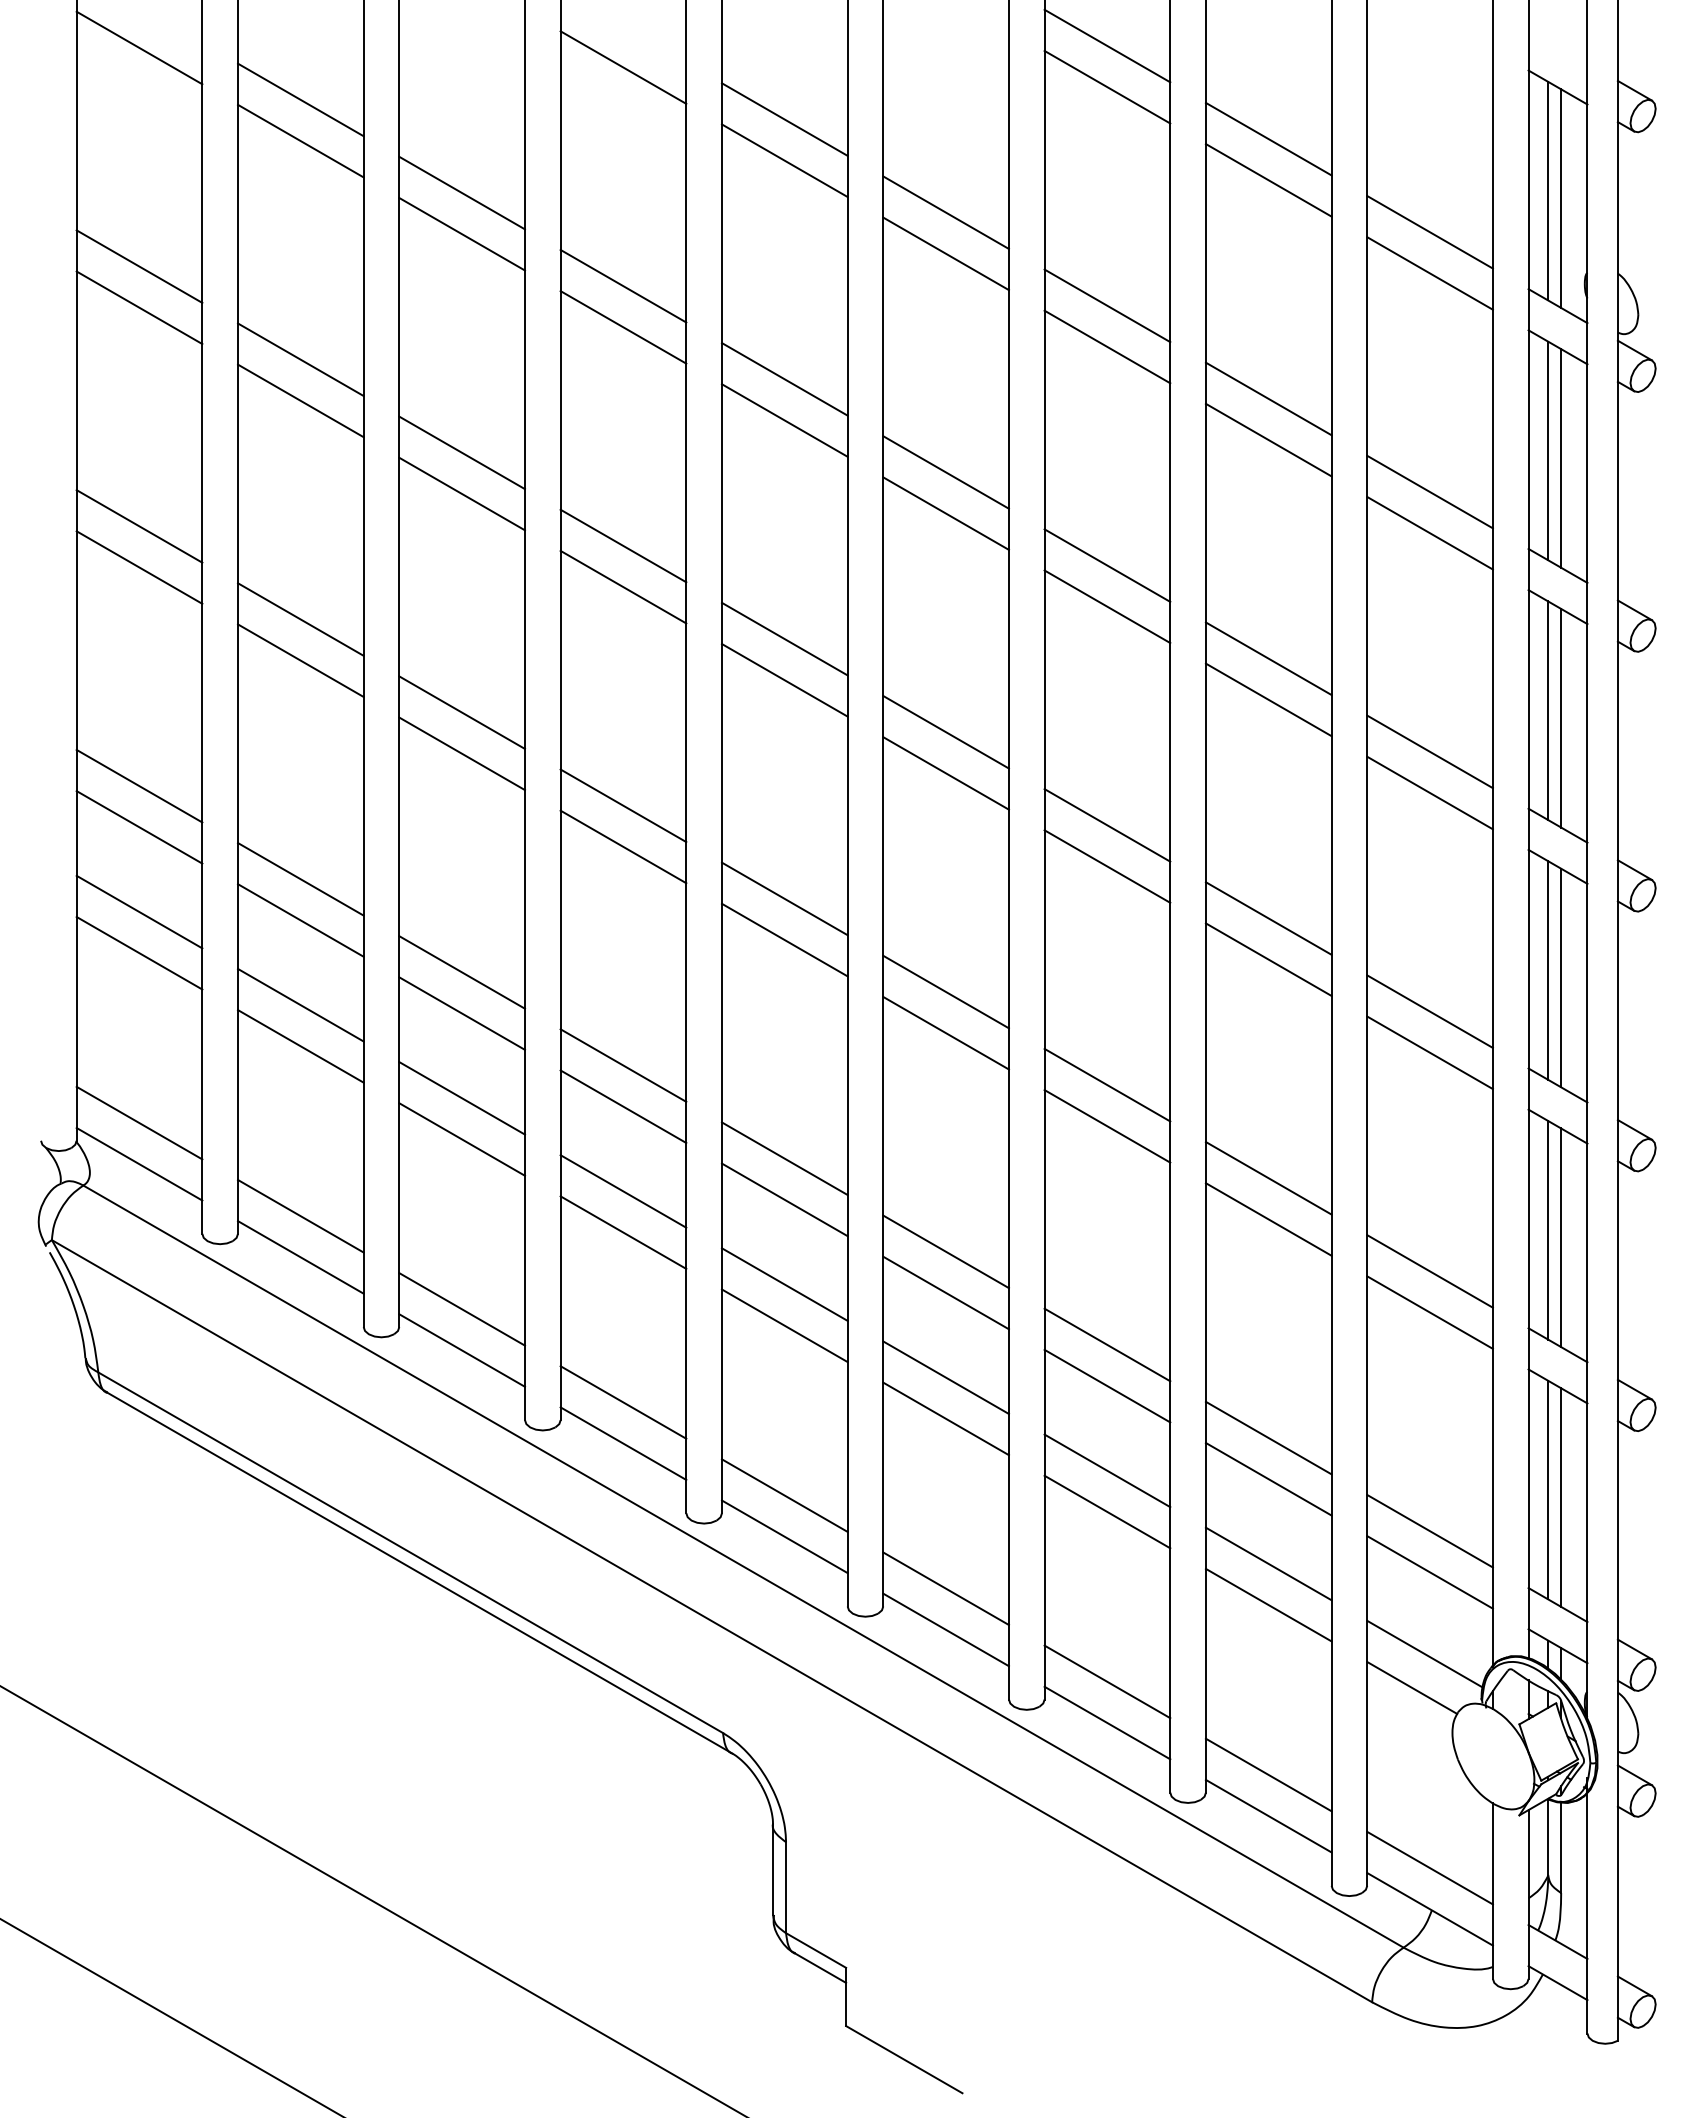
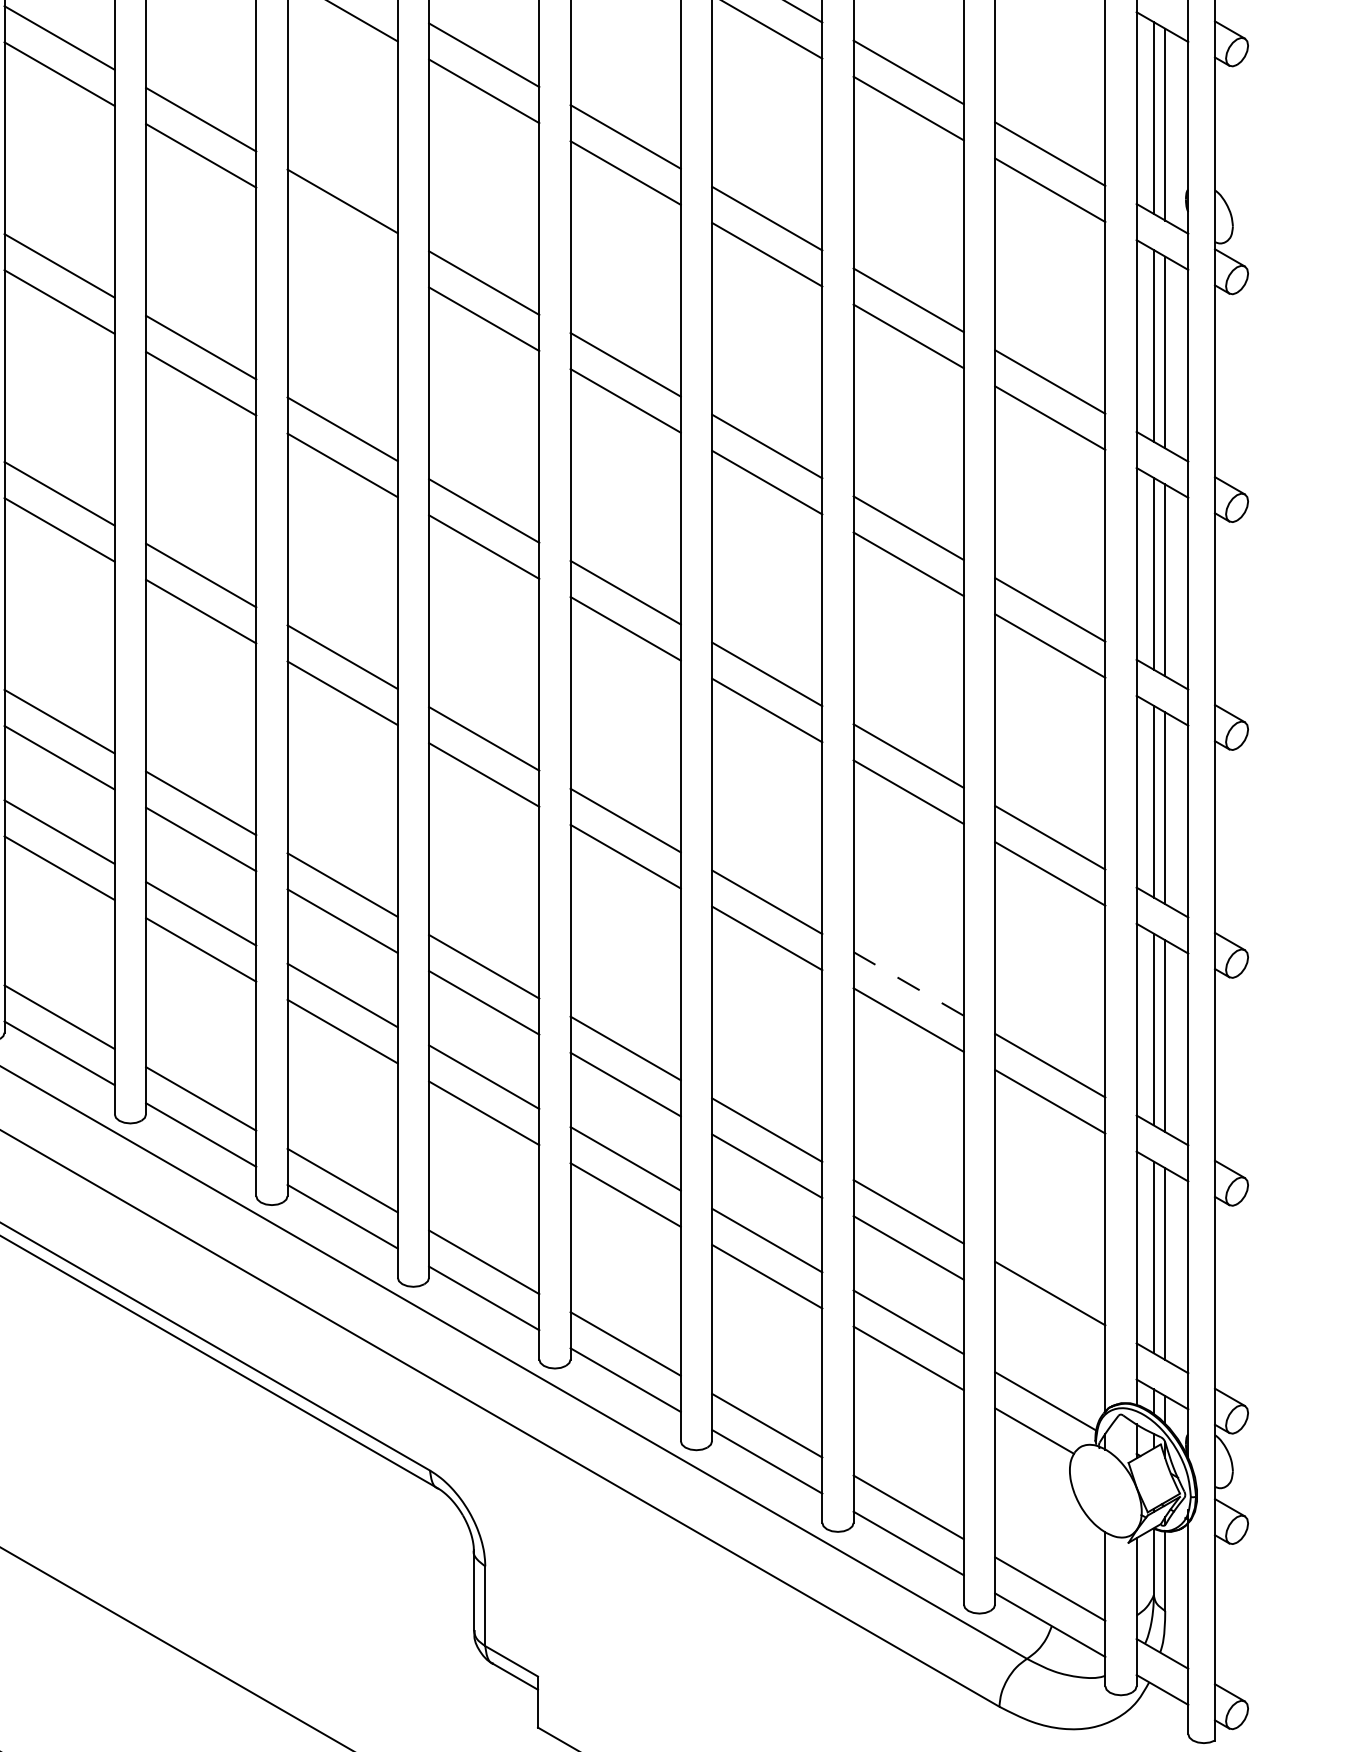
line: (623, 327) -> (342, 237), removed
line: (1268, 1178) -> (908, 984), solid -> dashed
line: (1429, 1572) -> (1049, 1329), removed

